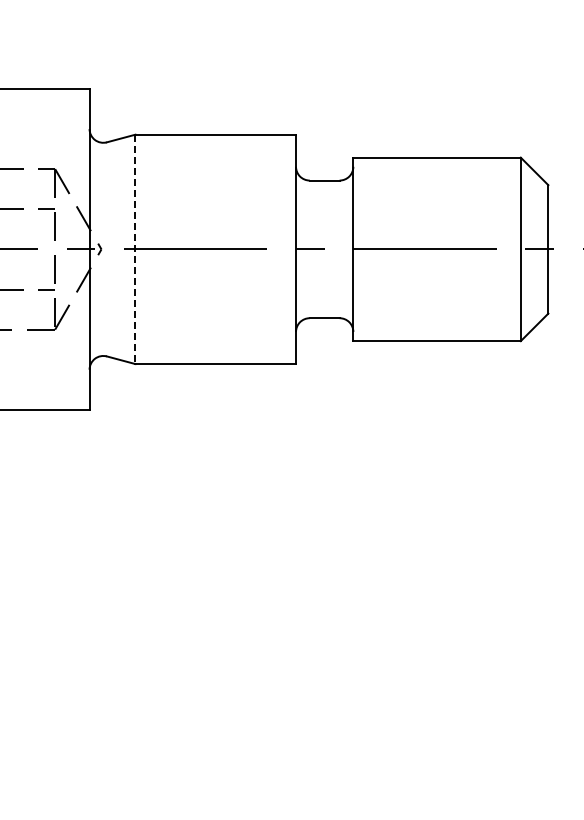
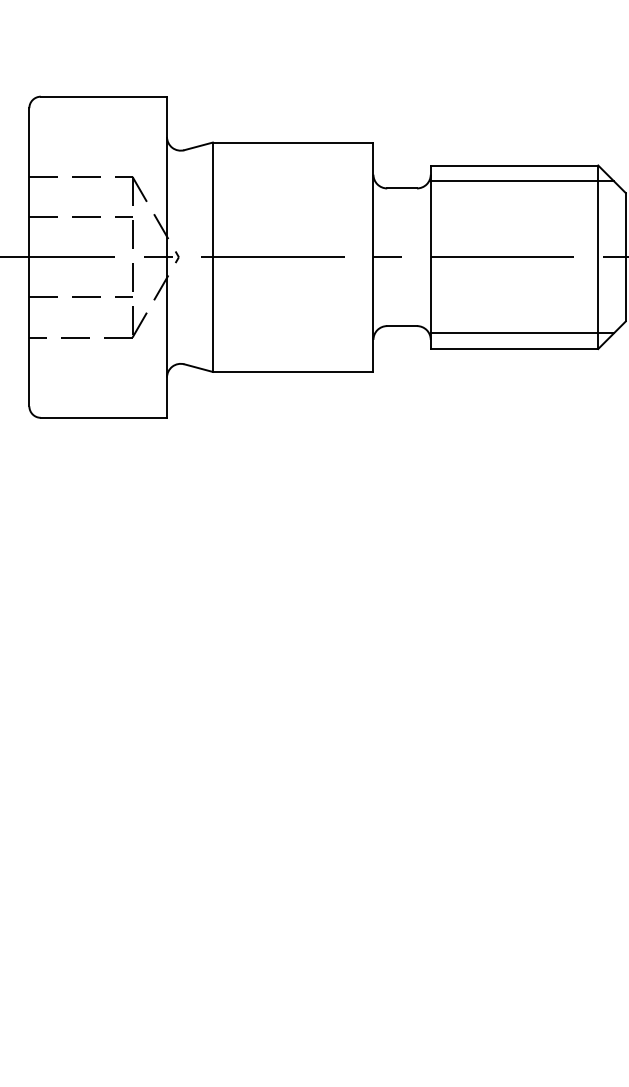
line: (444, 173) -> (521, 181), added
line: (135, 249) -> (212, 257), dashed -> solid
line: (444, 325) -> (521, 333), added

